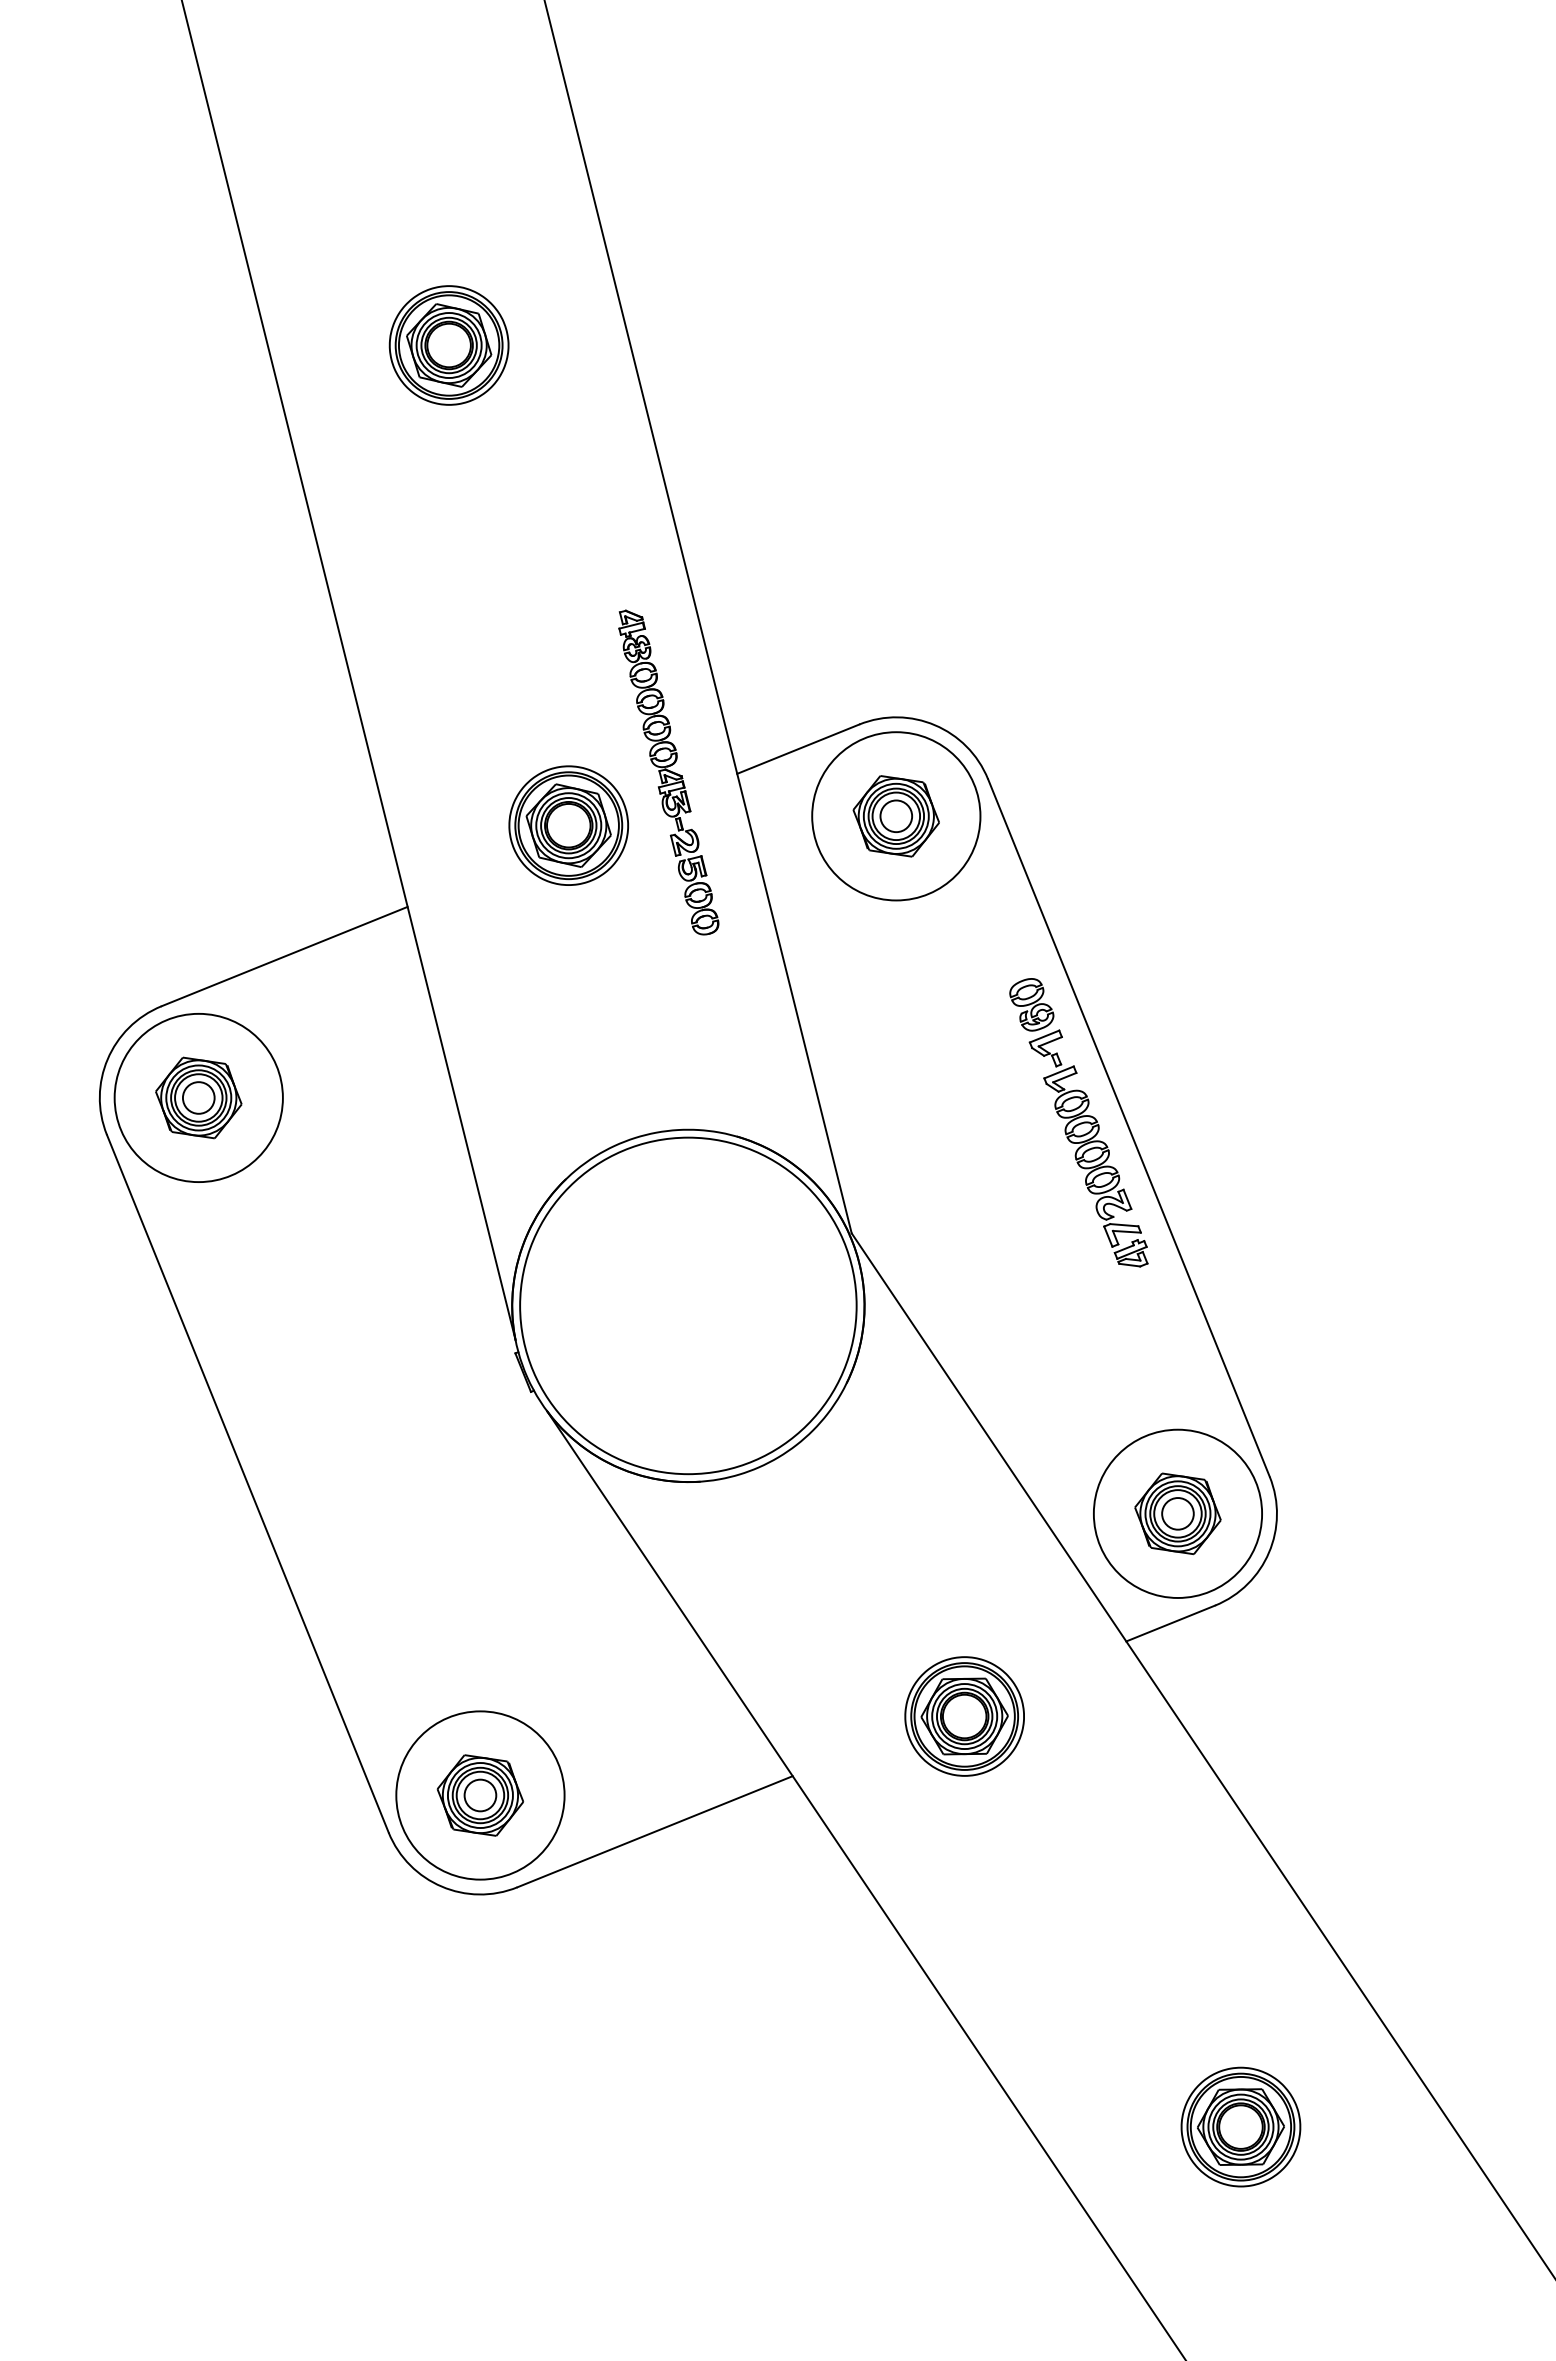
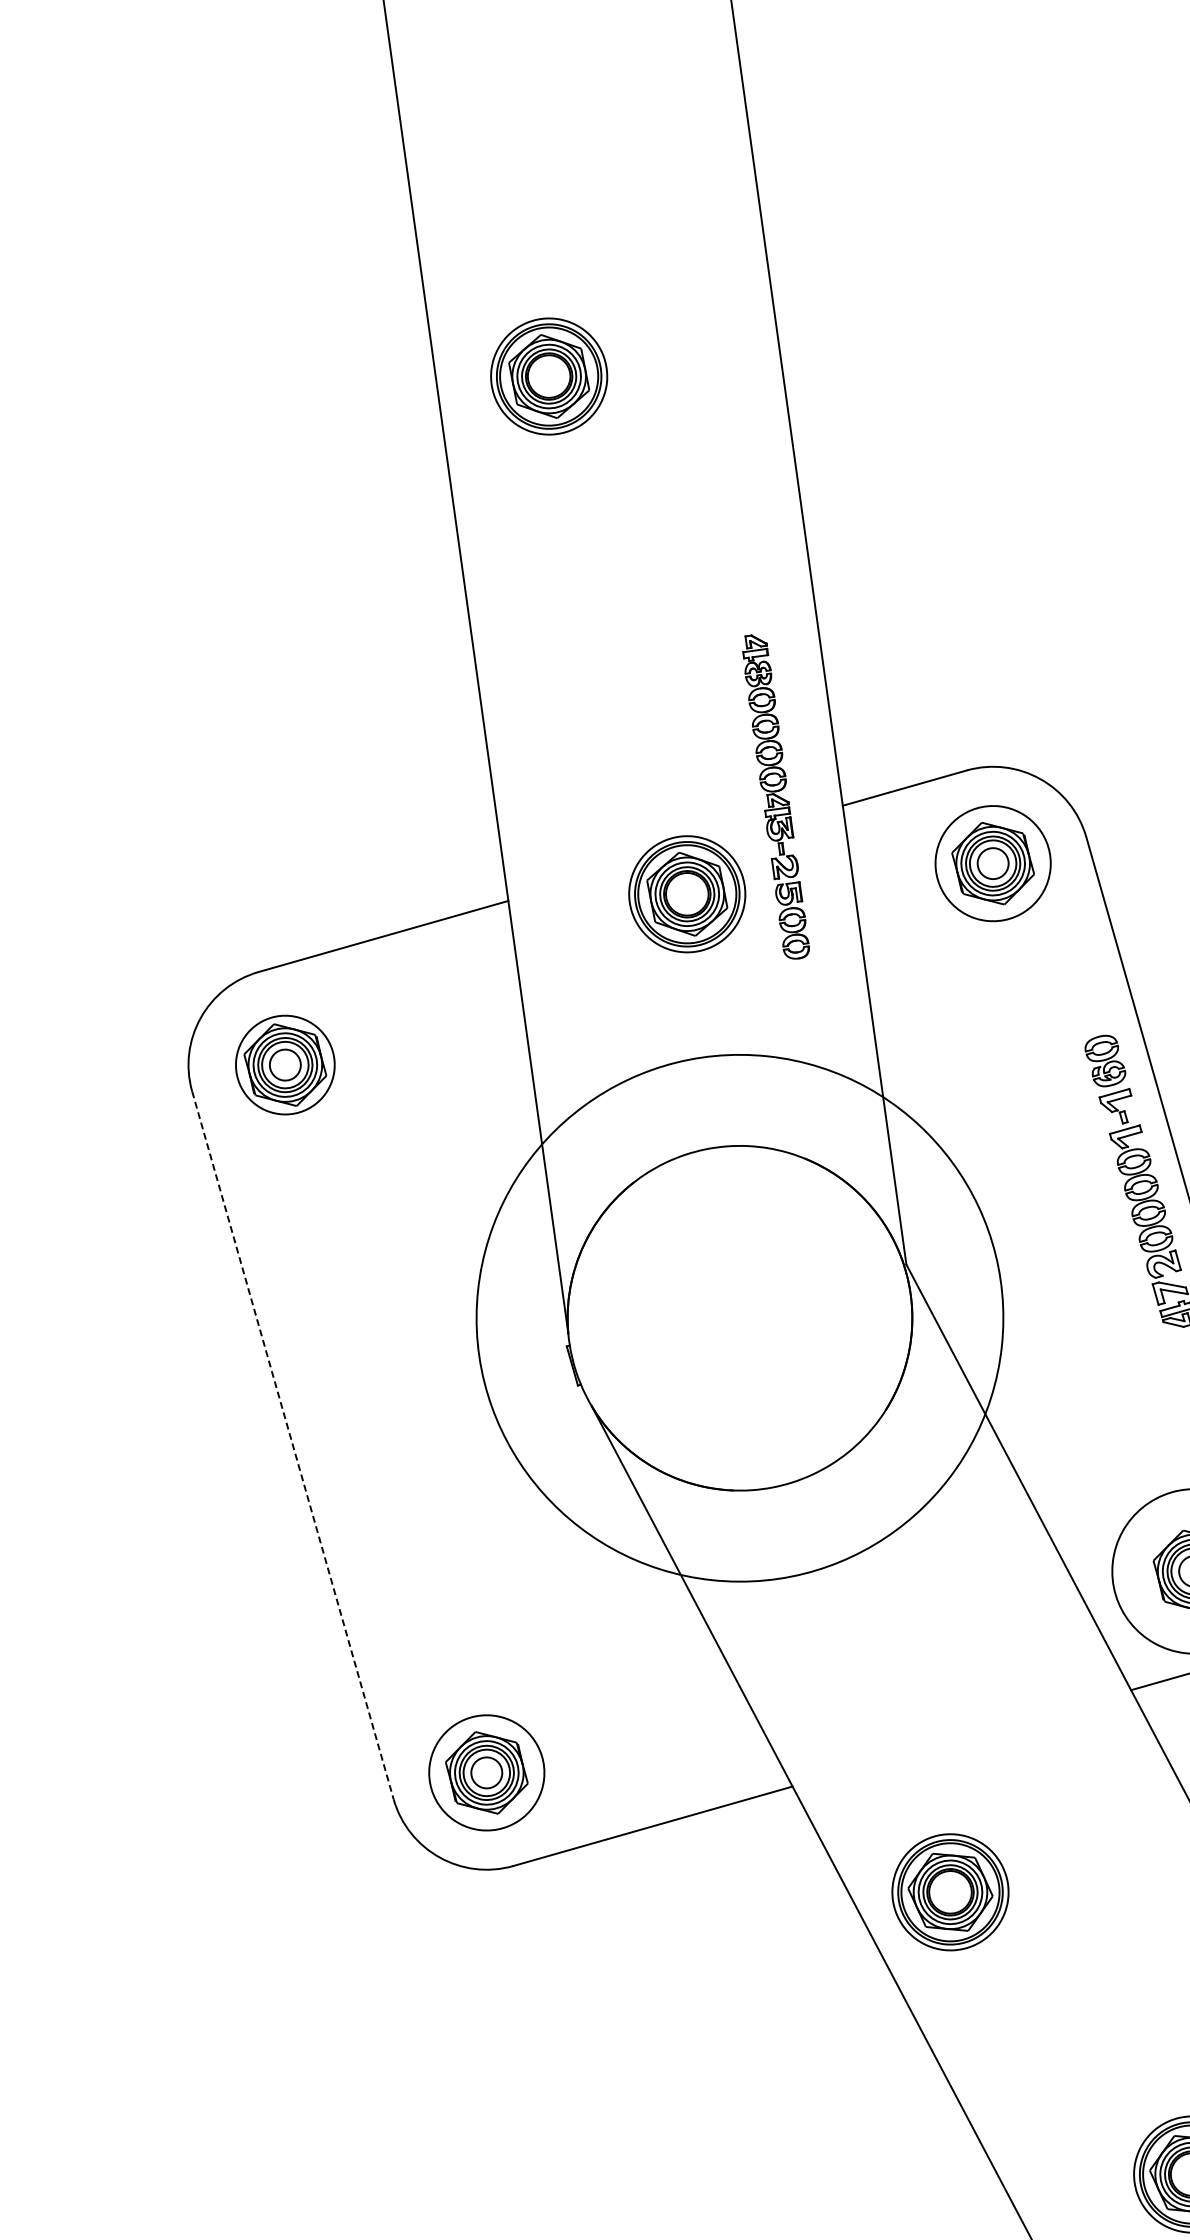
part: (448, 345) -> (548, 376), moved
circle: (896, 816) -> (993, 863), size x0.7
part: (568, 825) -> (687, 894), moved
circle: (198, 1097) -> (285, 1064), size x0.6
circle: (688, 1305) -> (740, 1317), size x1.6
line: (248, 1484) -> (293, 1446), solid -> dashed
part: (964, 1716) -> (950, 1892), moved
circle: (480, 1795) -> (486, 1772), size x0.7

